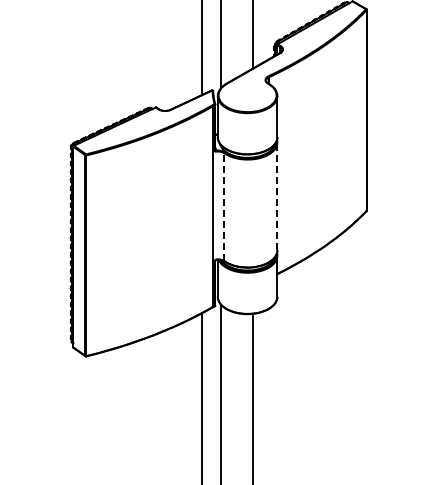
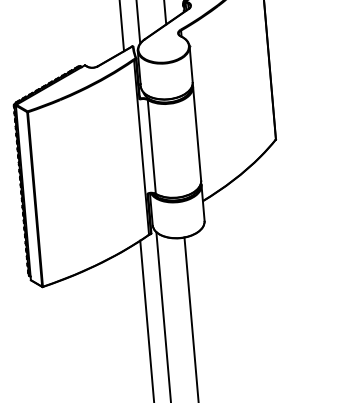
line: (277, 196) -> (197, 133), dashed -> solid
line: (224, 207) -> (151, 147), dashed -> solid

